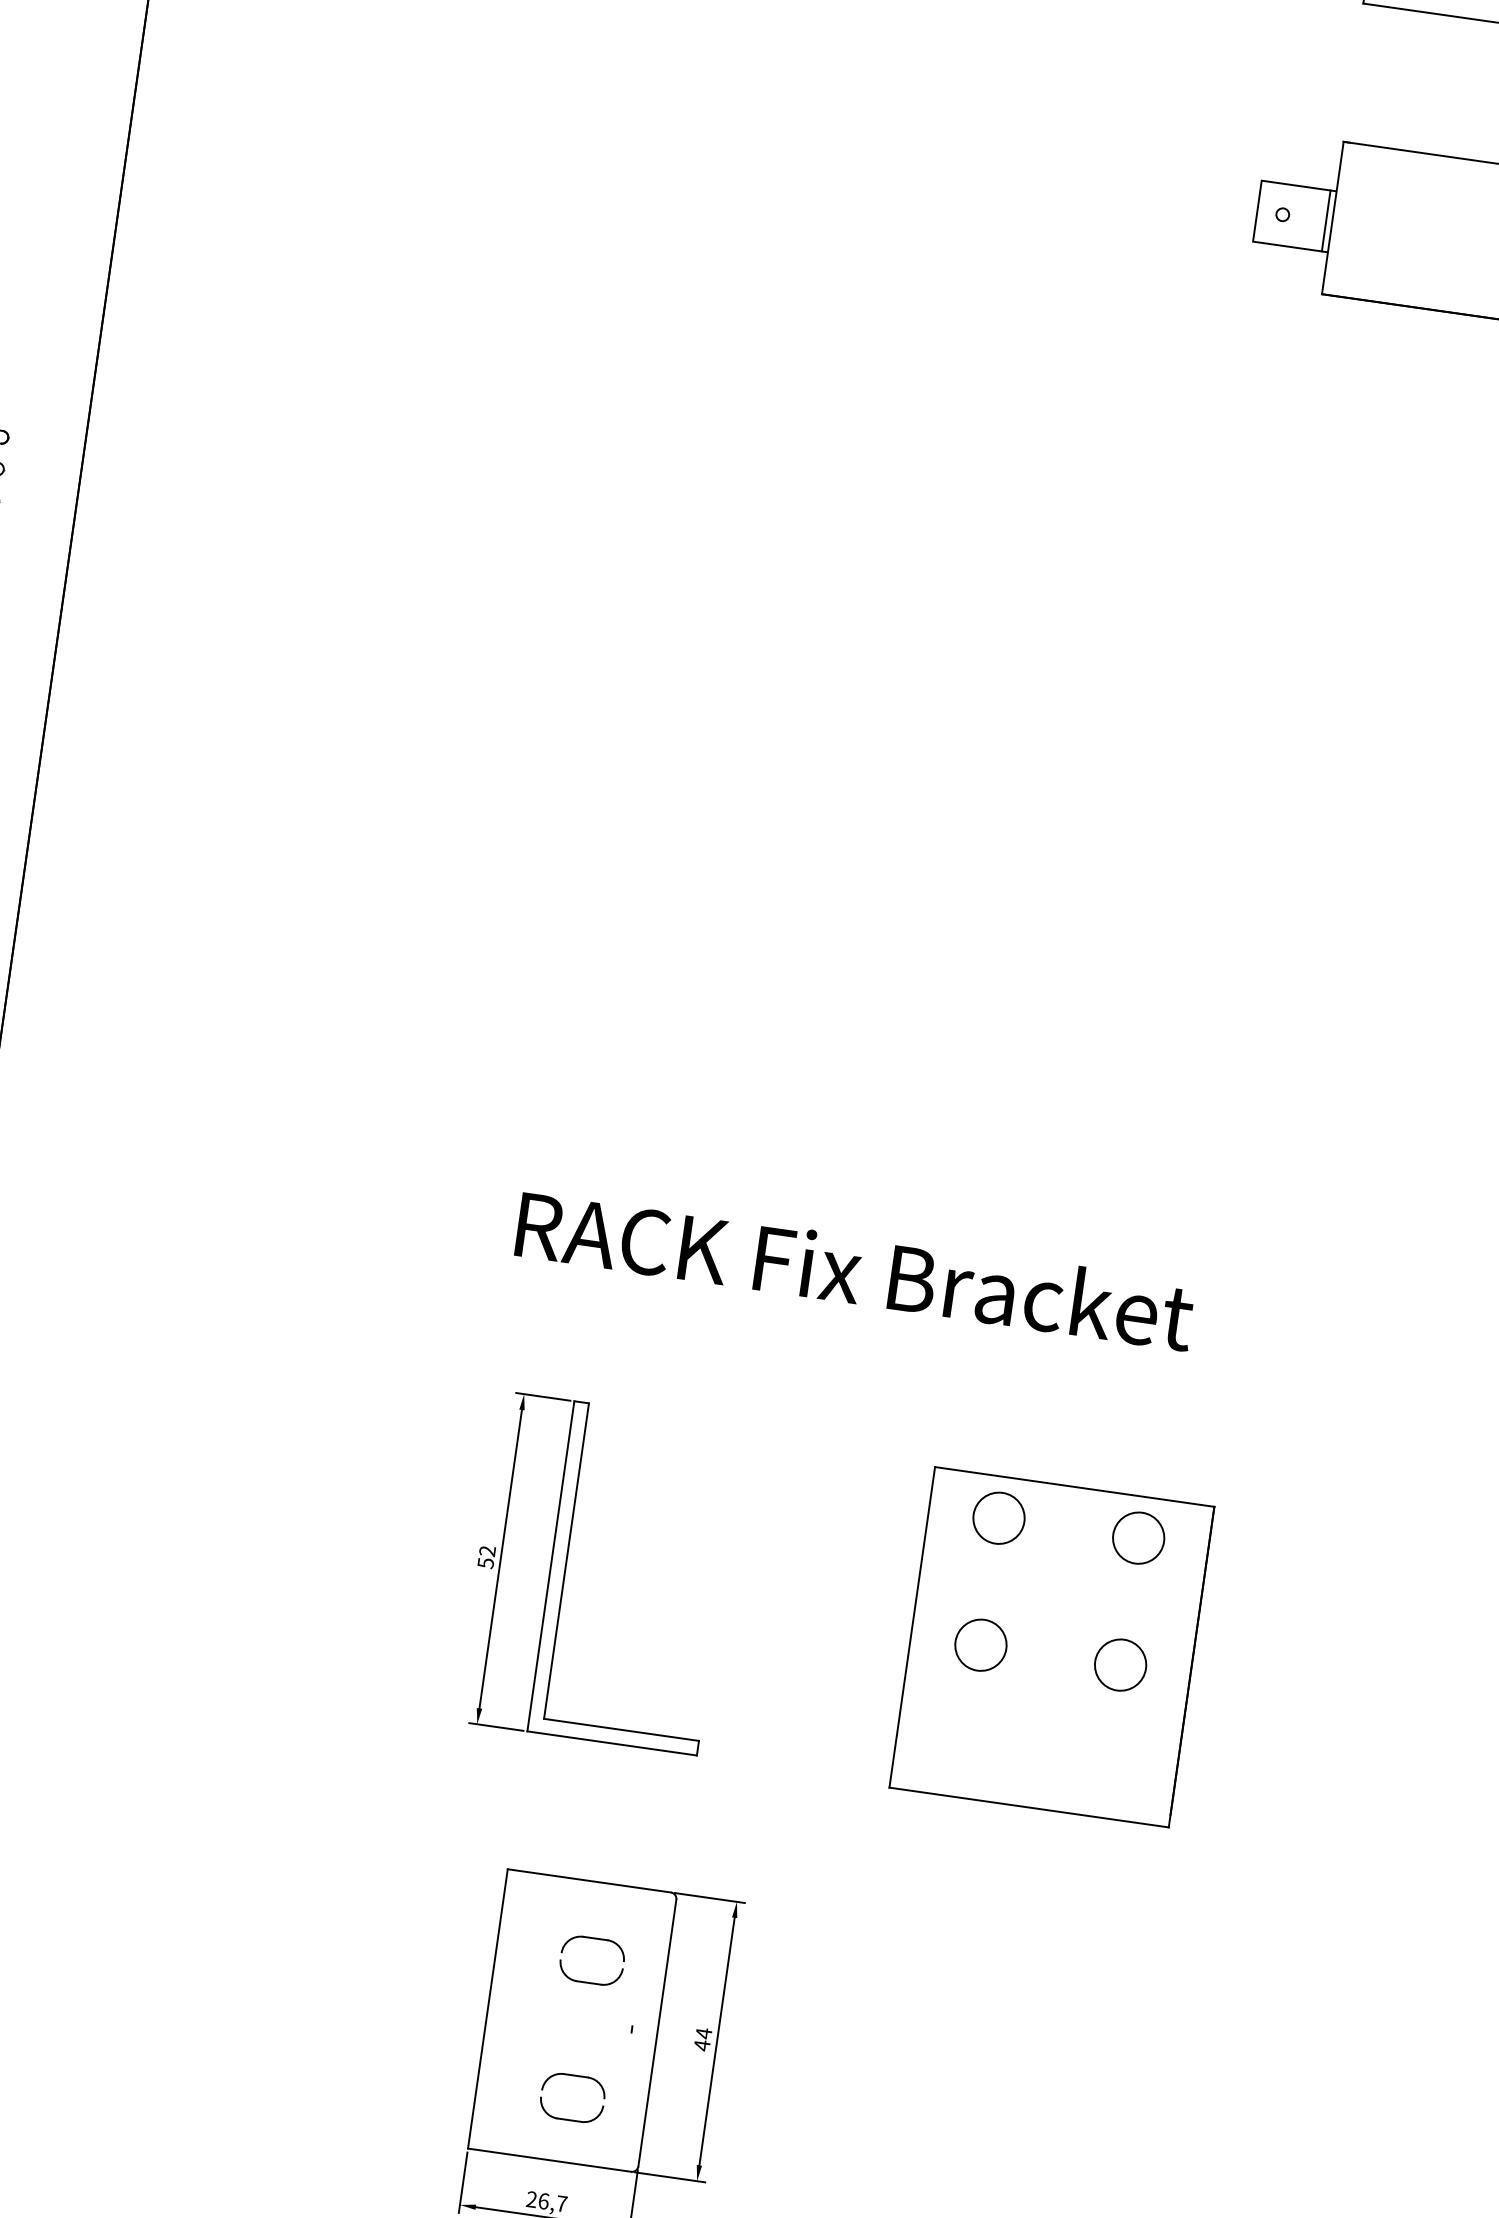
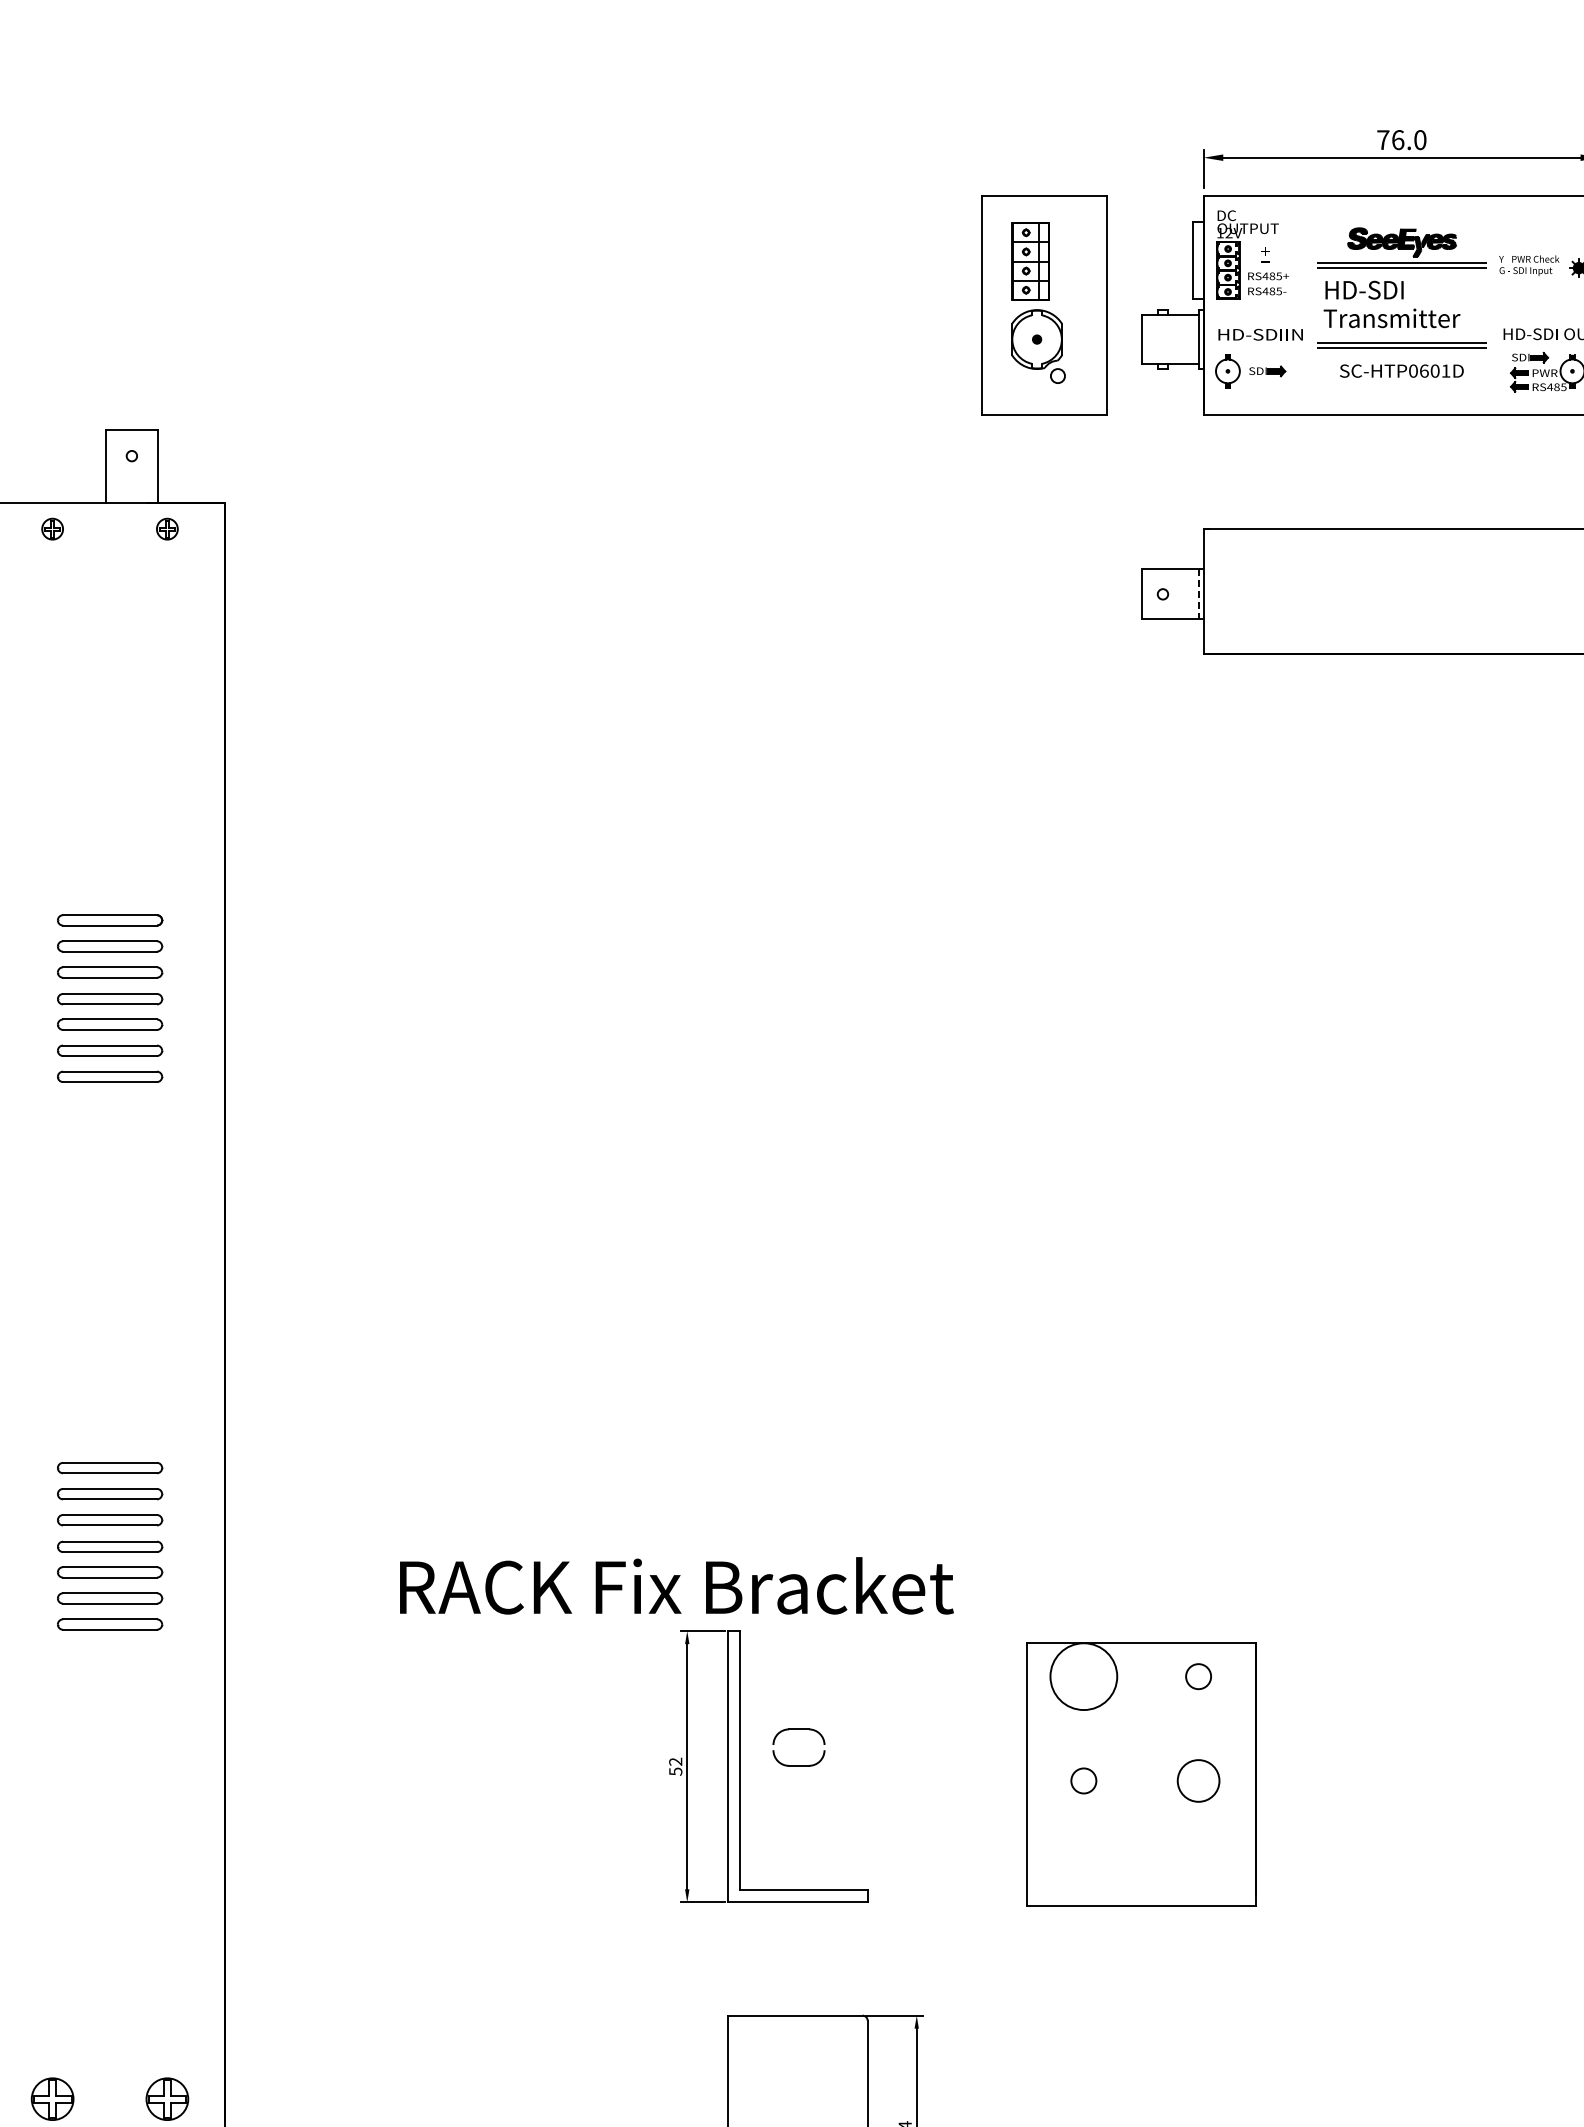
line: (1325, 221) -> (1198, 594), solid -> dashed
text: (855, 1269) -> (676, 1585), moved
circle: (998, 1518) -> (1083, 1676), size x1.6
circle: (1138, 1537) -> (1198, 1676), size x0.6
circle: (980, 1644) -> (1083, 1780), size x0.6
part: (594, 1938) -> (798, 1729), moved

